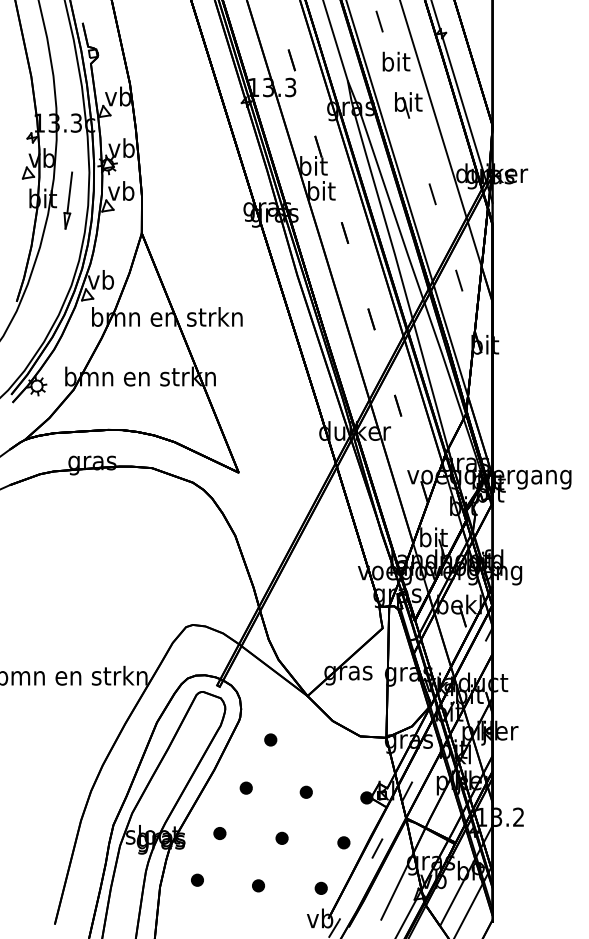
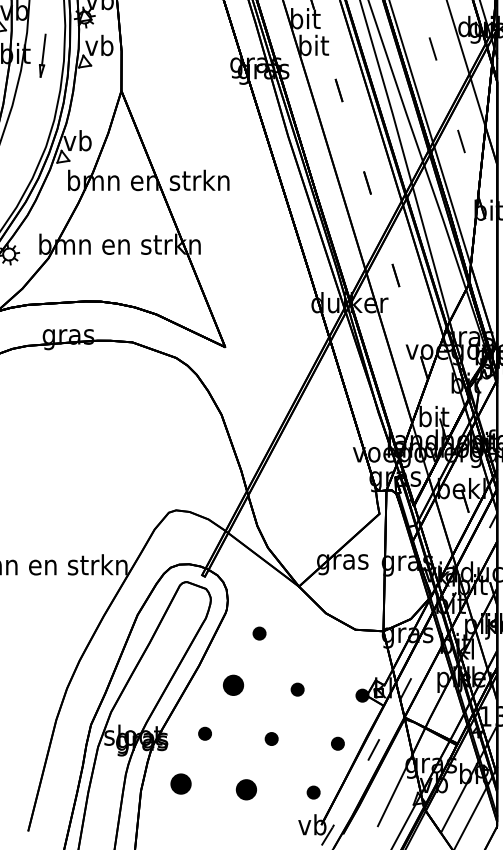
part: (68, 200) -> (42, 55), size x0.7
part: (245, 787) -> (232, 684), size x1.6
part: (197, 879) -> (181, 783), size x1.6
part: (258, 885) -> (246, 789), size x1.6

